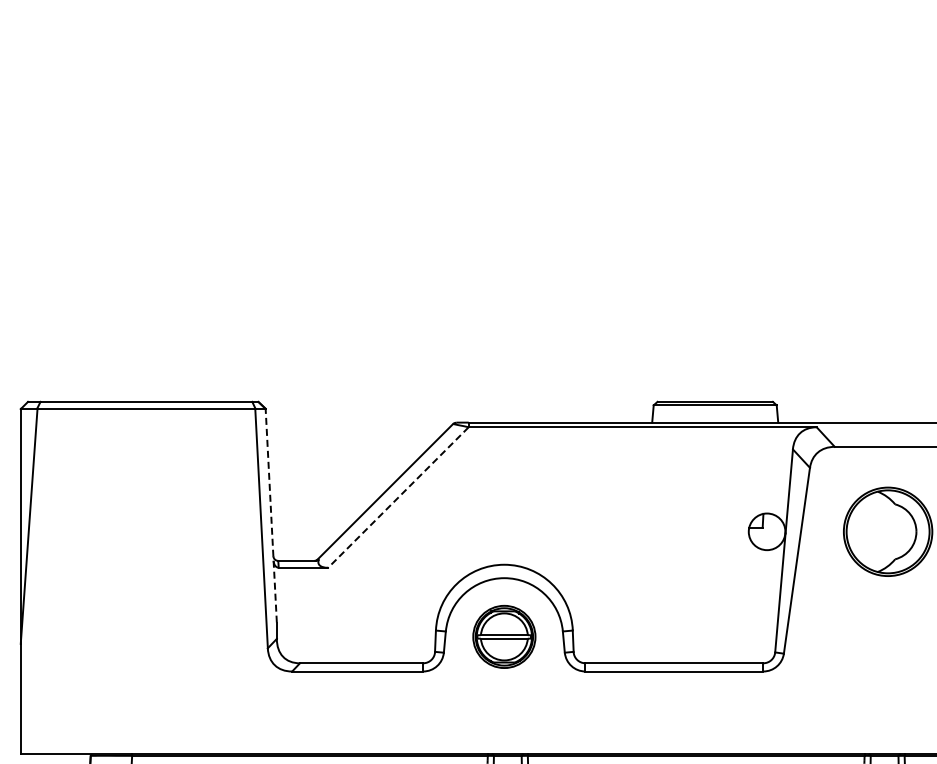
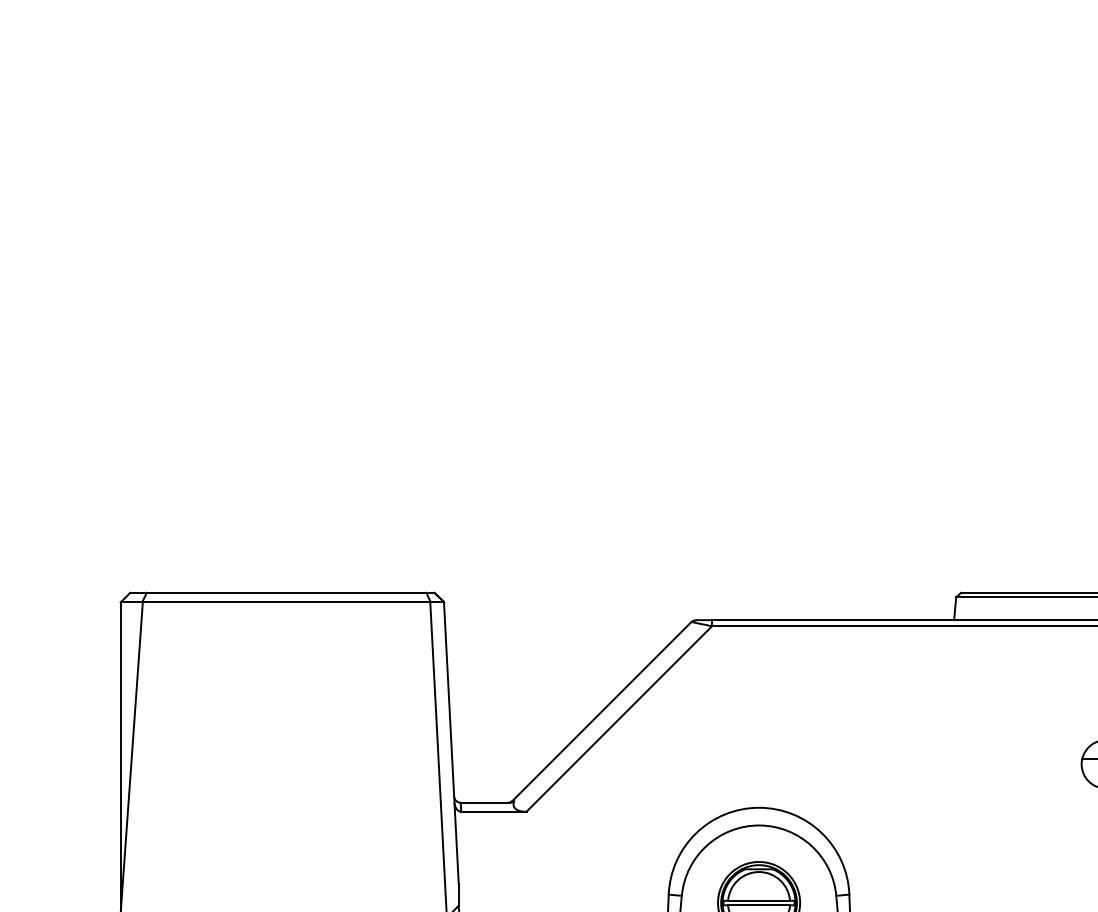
line: (398, 497) -> (619, 719), dashed -> solid
line: (271, 515) -> (451, 742), dashed -> solid

